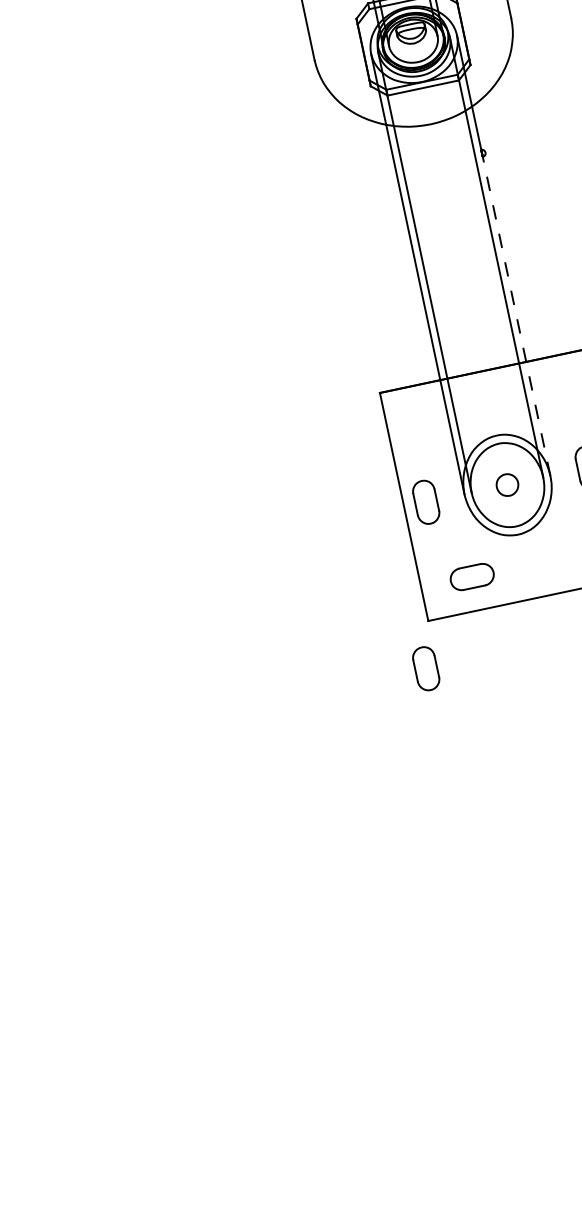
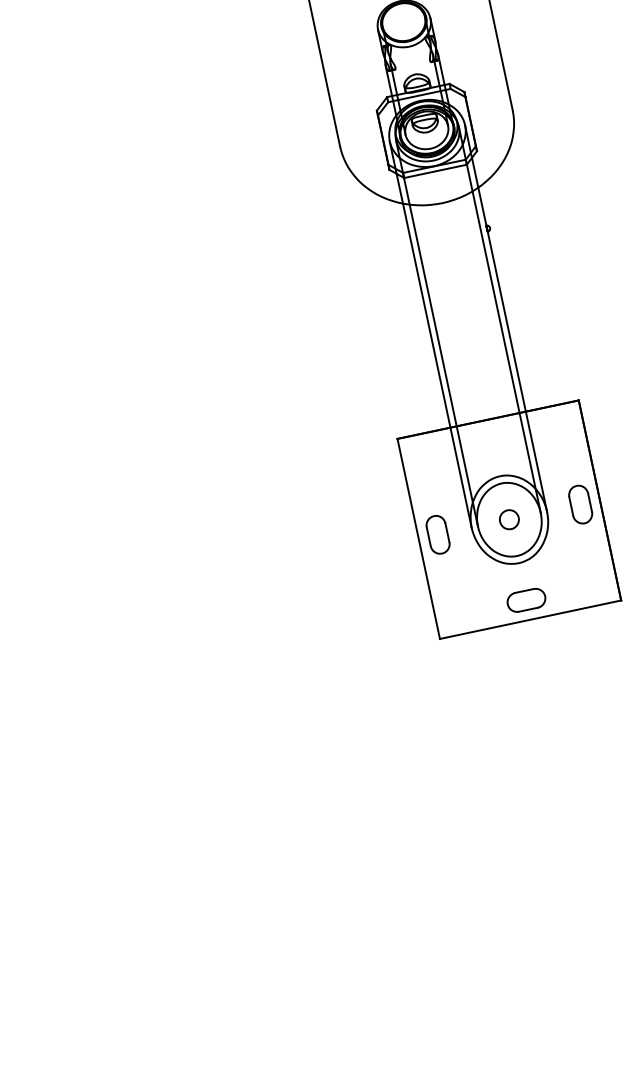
line: (516, 316) -> (517, 371), dashed -> solid
part: (472, 577) -> (526, 600), moved
part: (425, 668) -> (437, 680), removed

